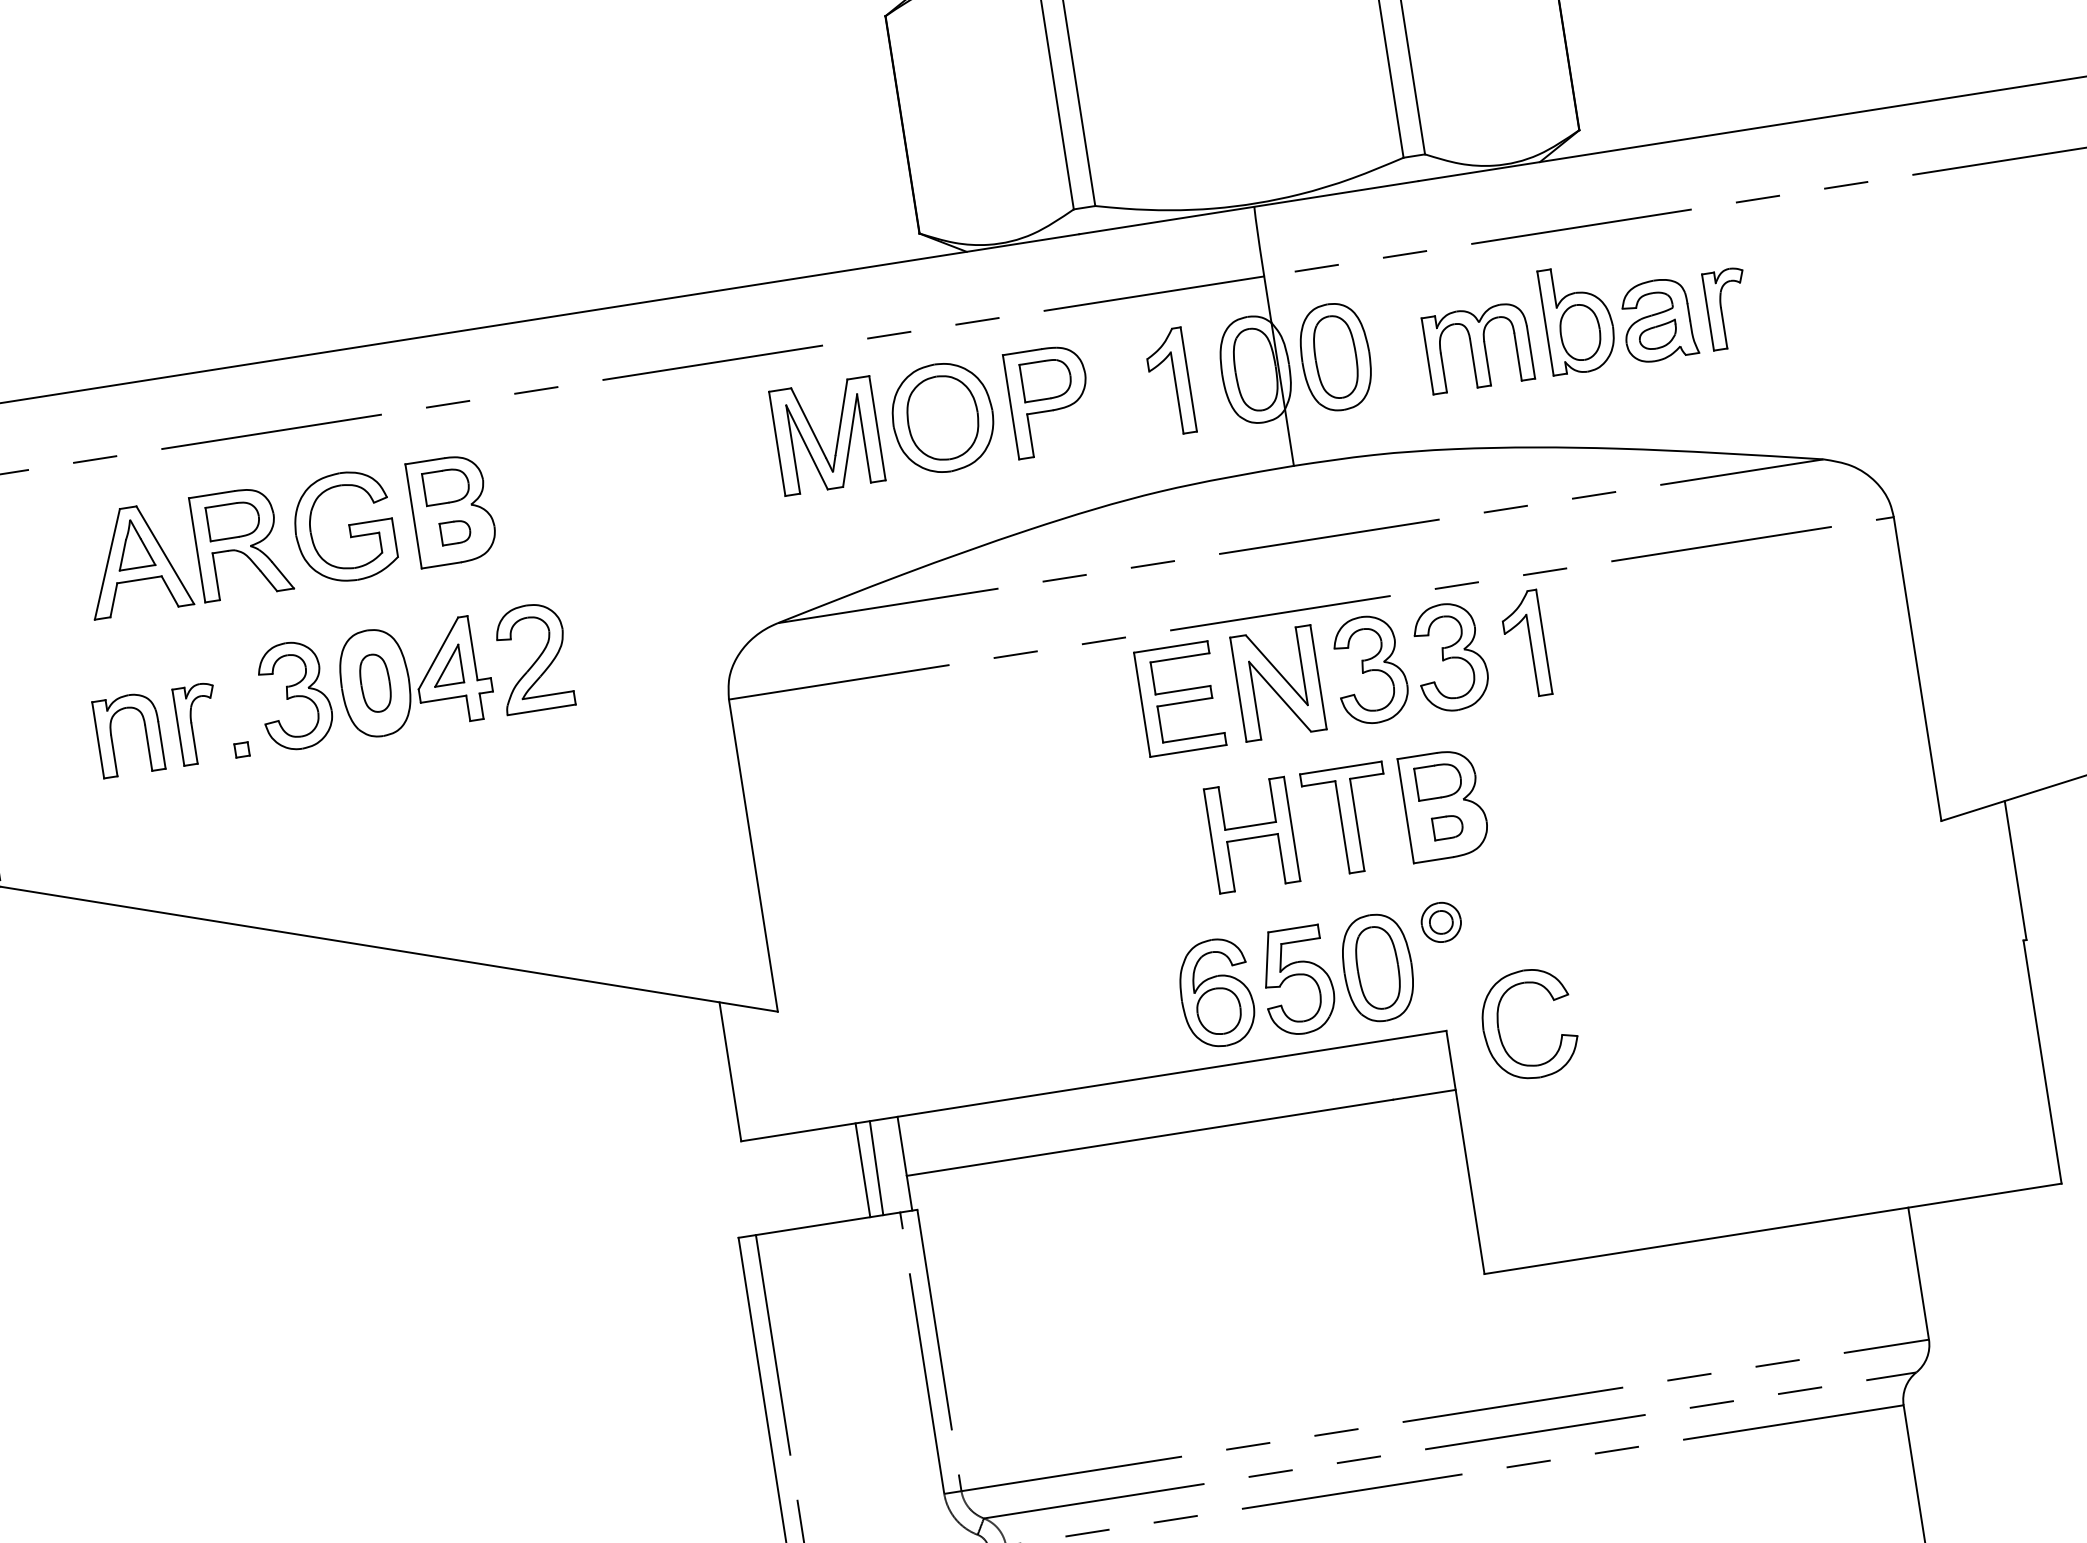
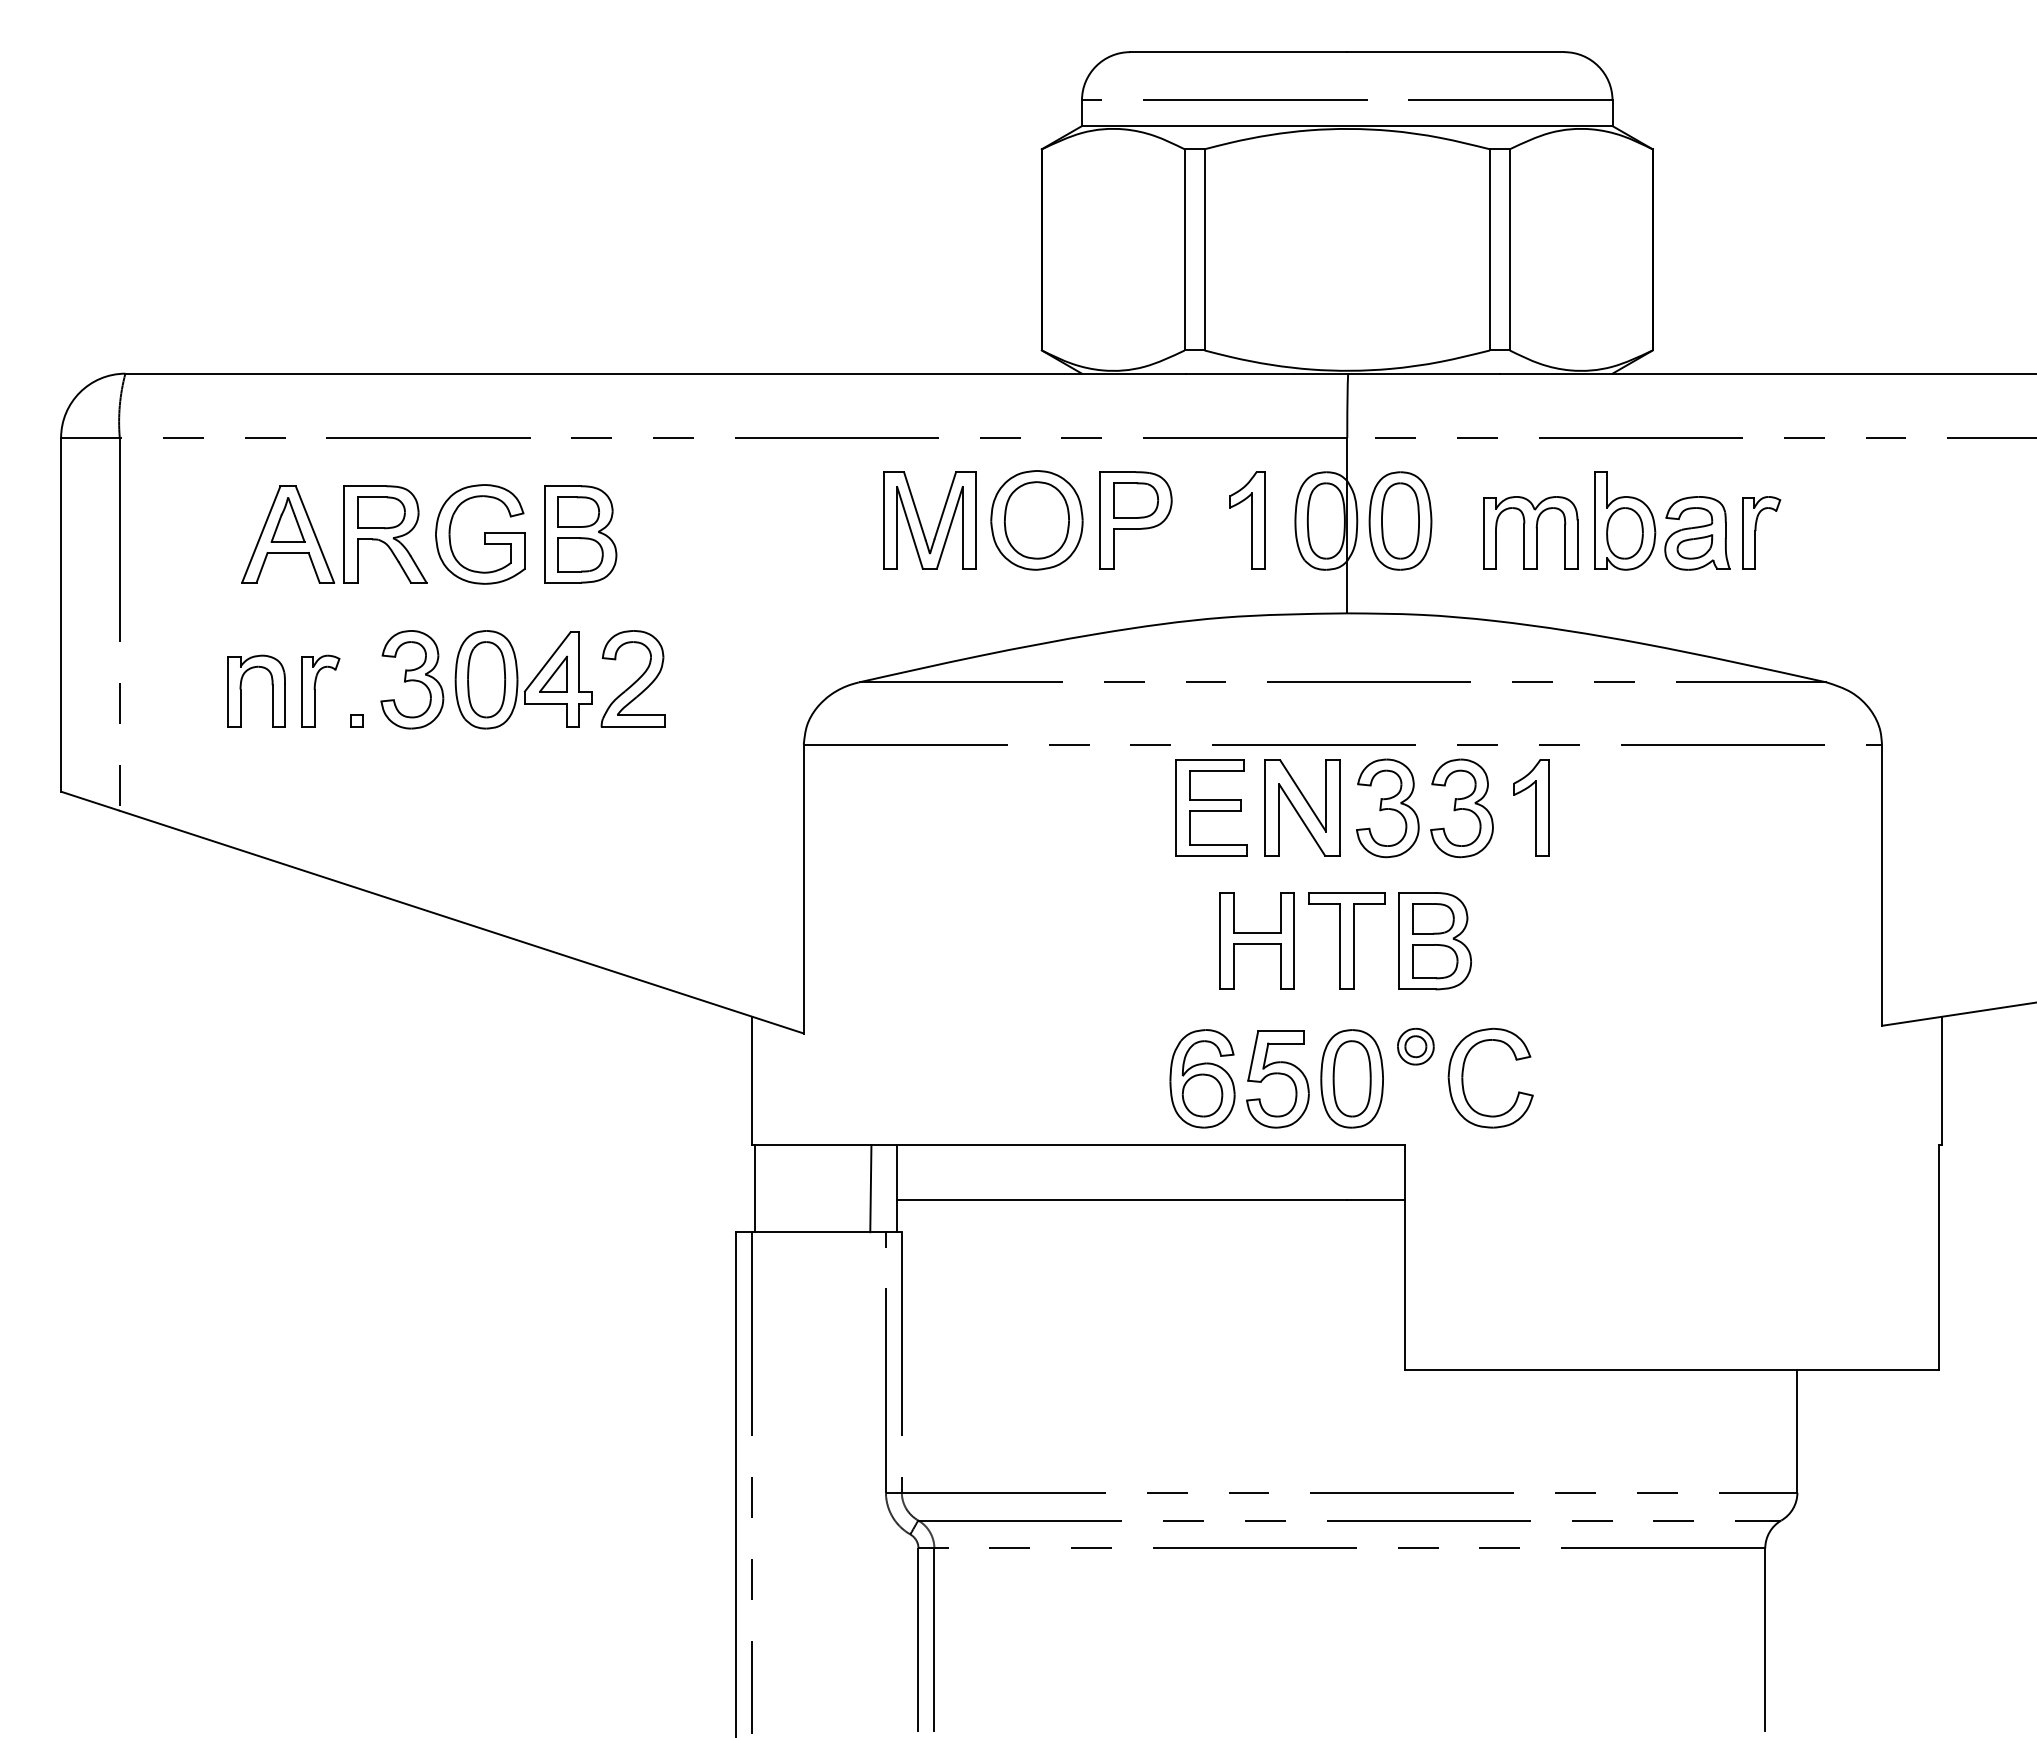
part: (455, 532) -> (580, 554), size x1.67
part: (375, 682) -> (486, 679), size x1.43
part: (1448, 827) -> (1435, 961), size x1.67
part: (1499, 1028) -> (1463, 1077), moved
line: (863, 1169) -> (755, 1188), moved

